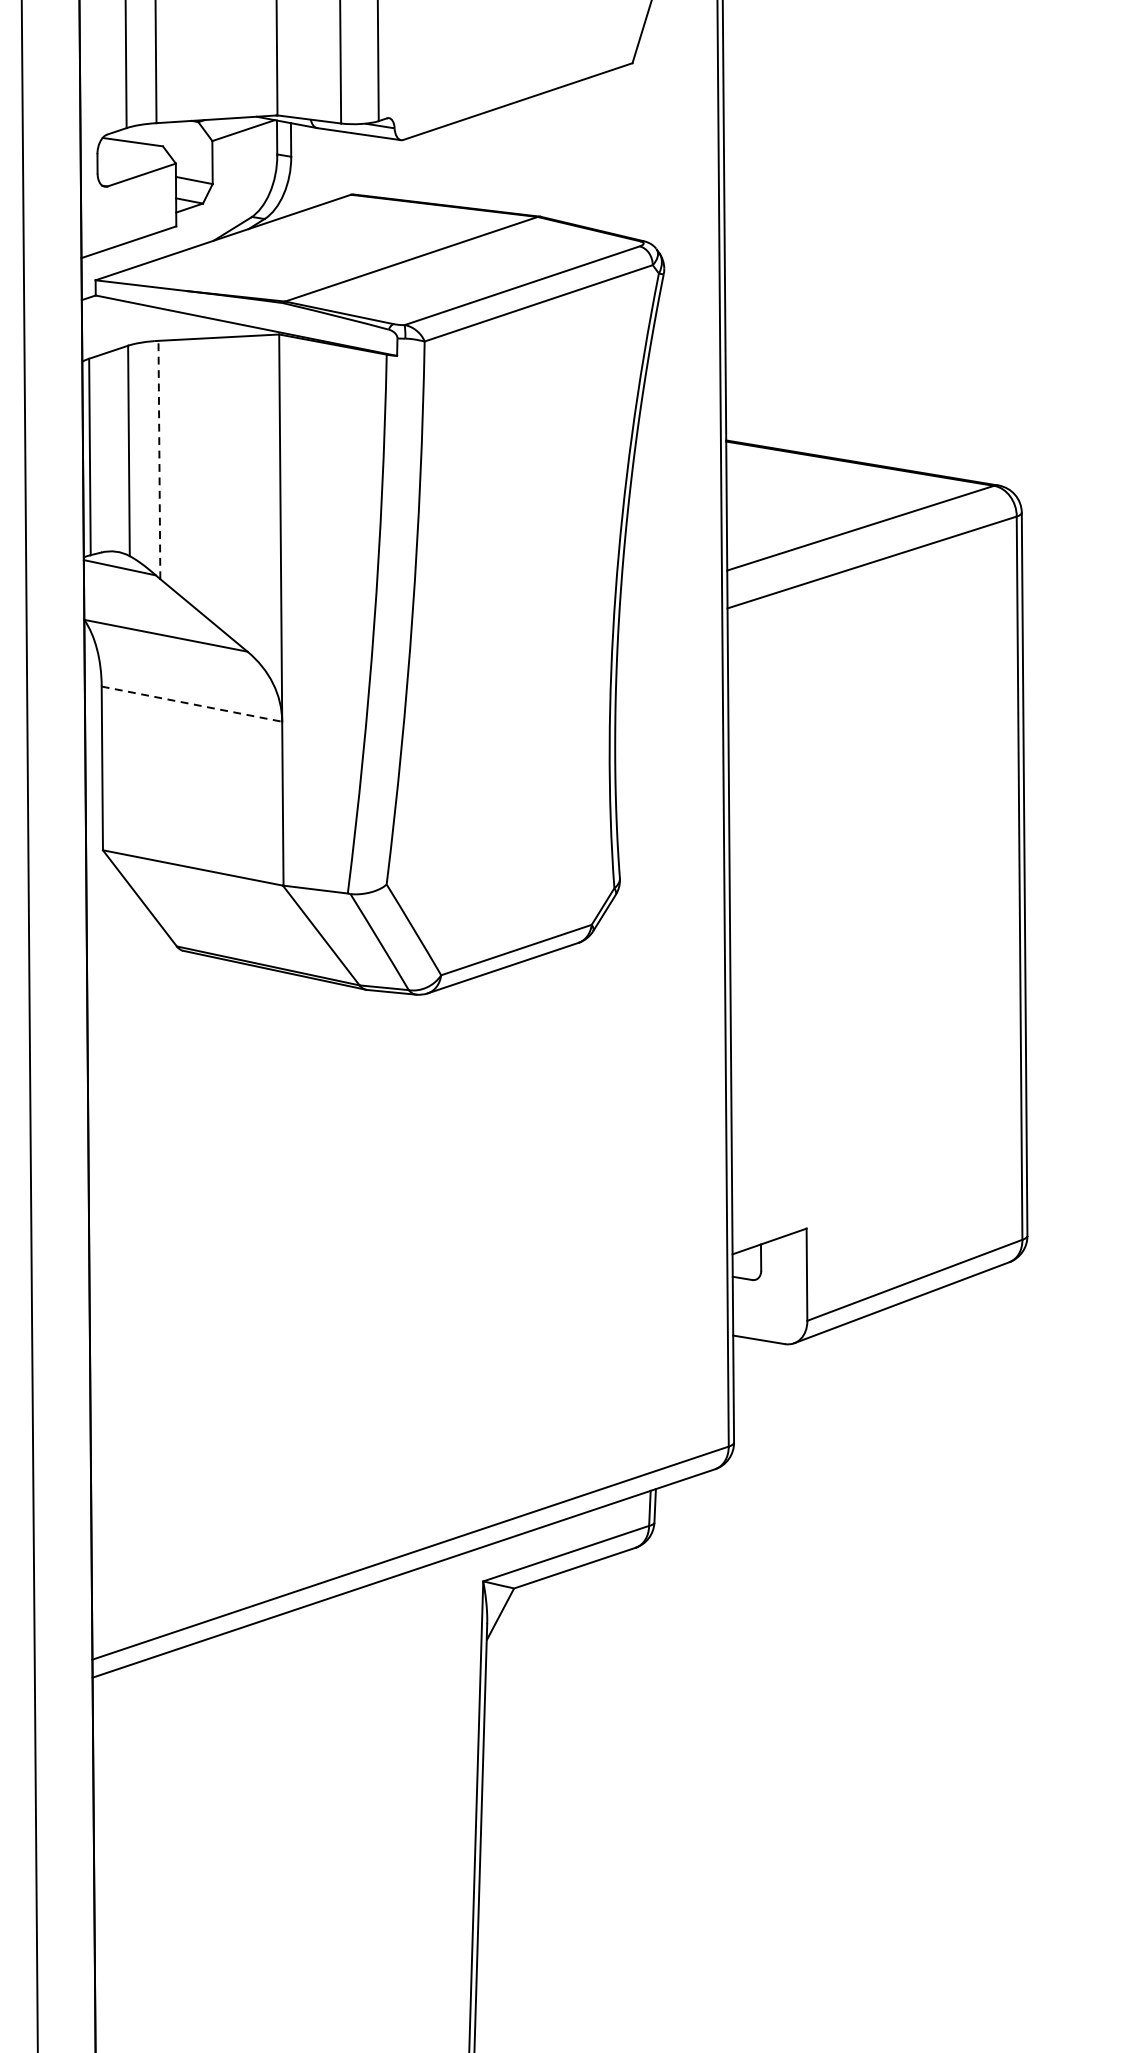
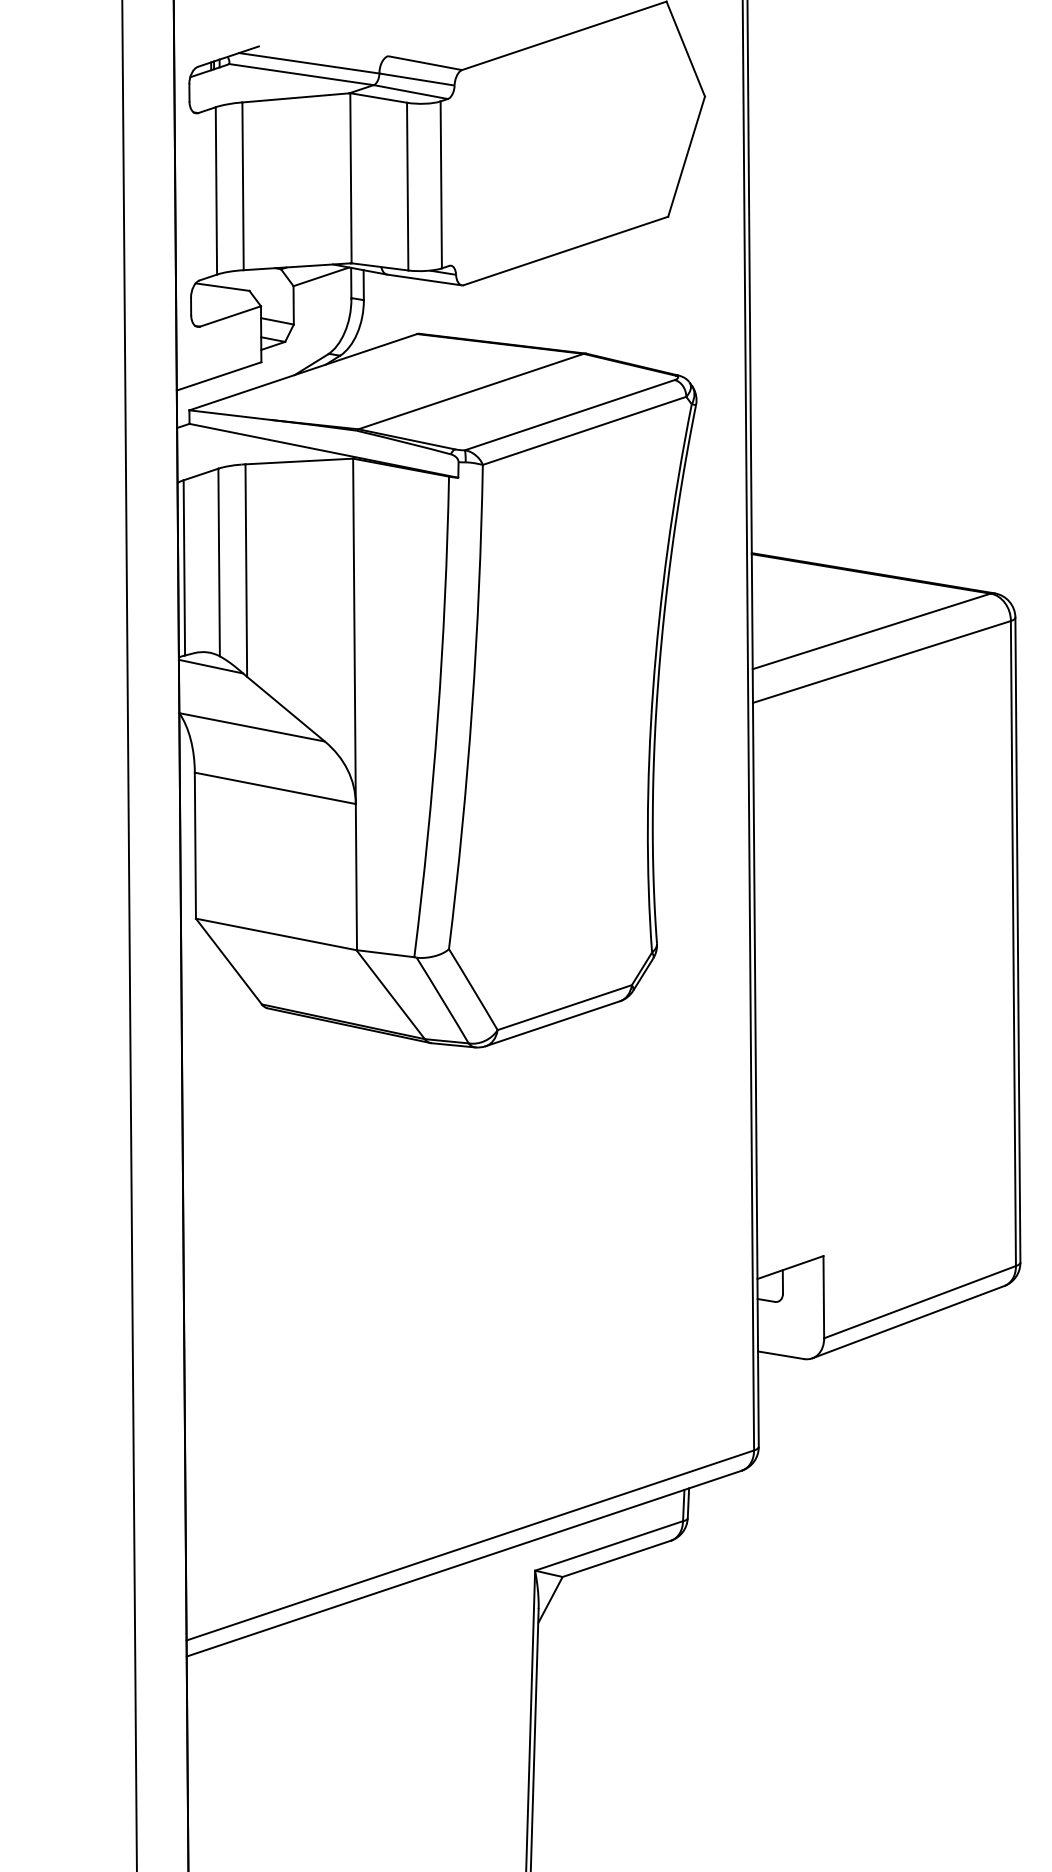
line: (159, 459) -> (246, 570), dashed -> solid
line: (192, 704) -> (275, 788), dashed -> solid

